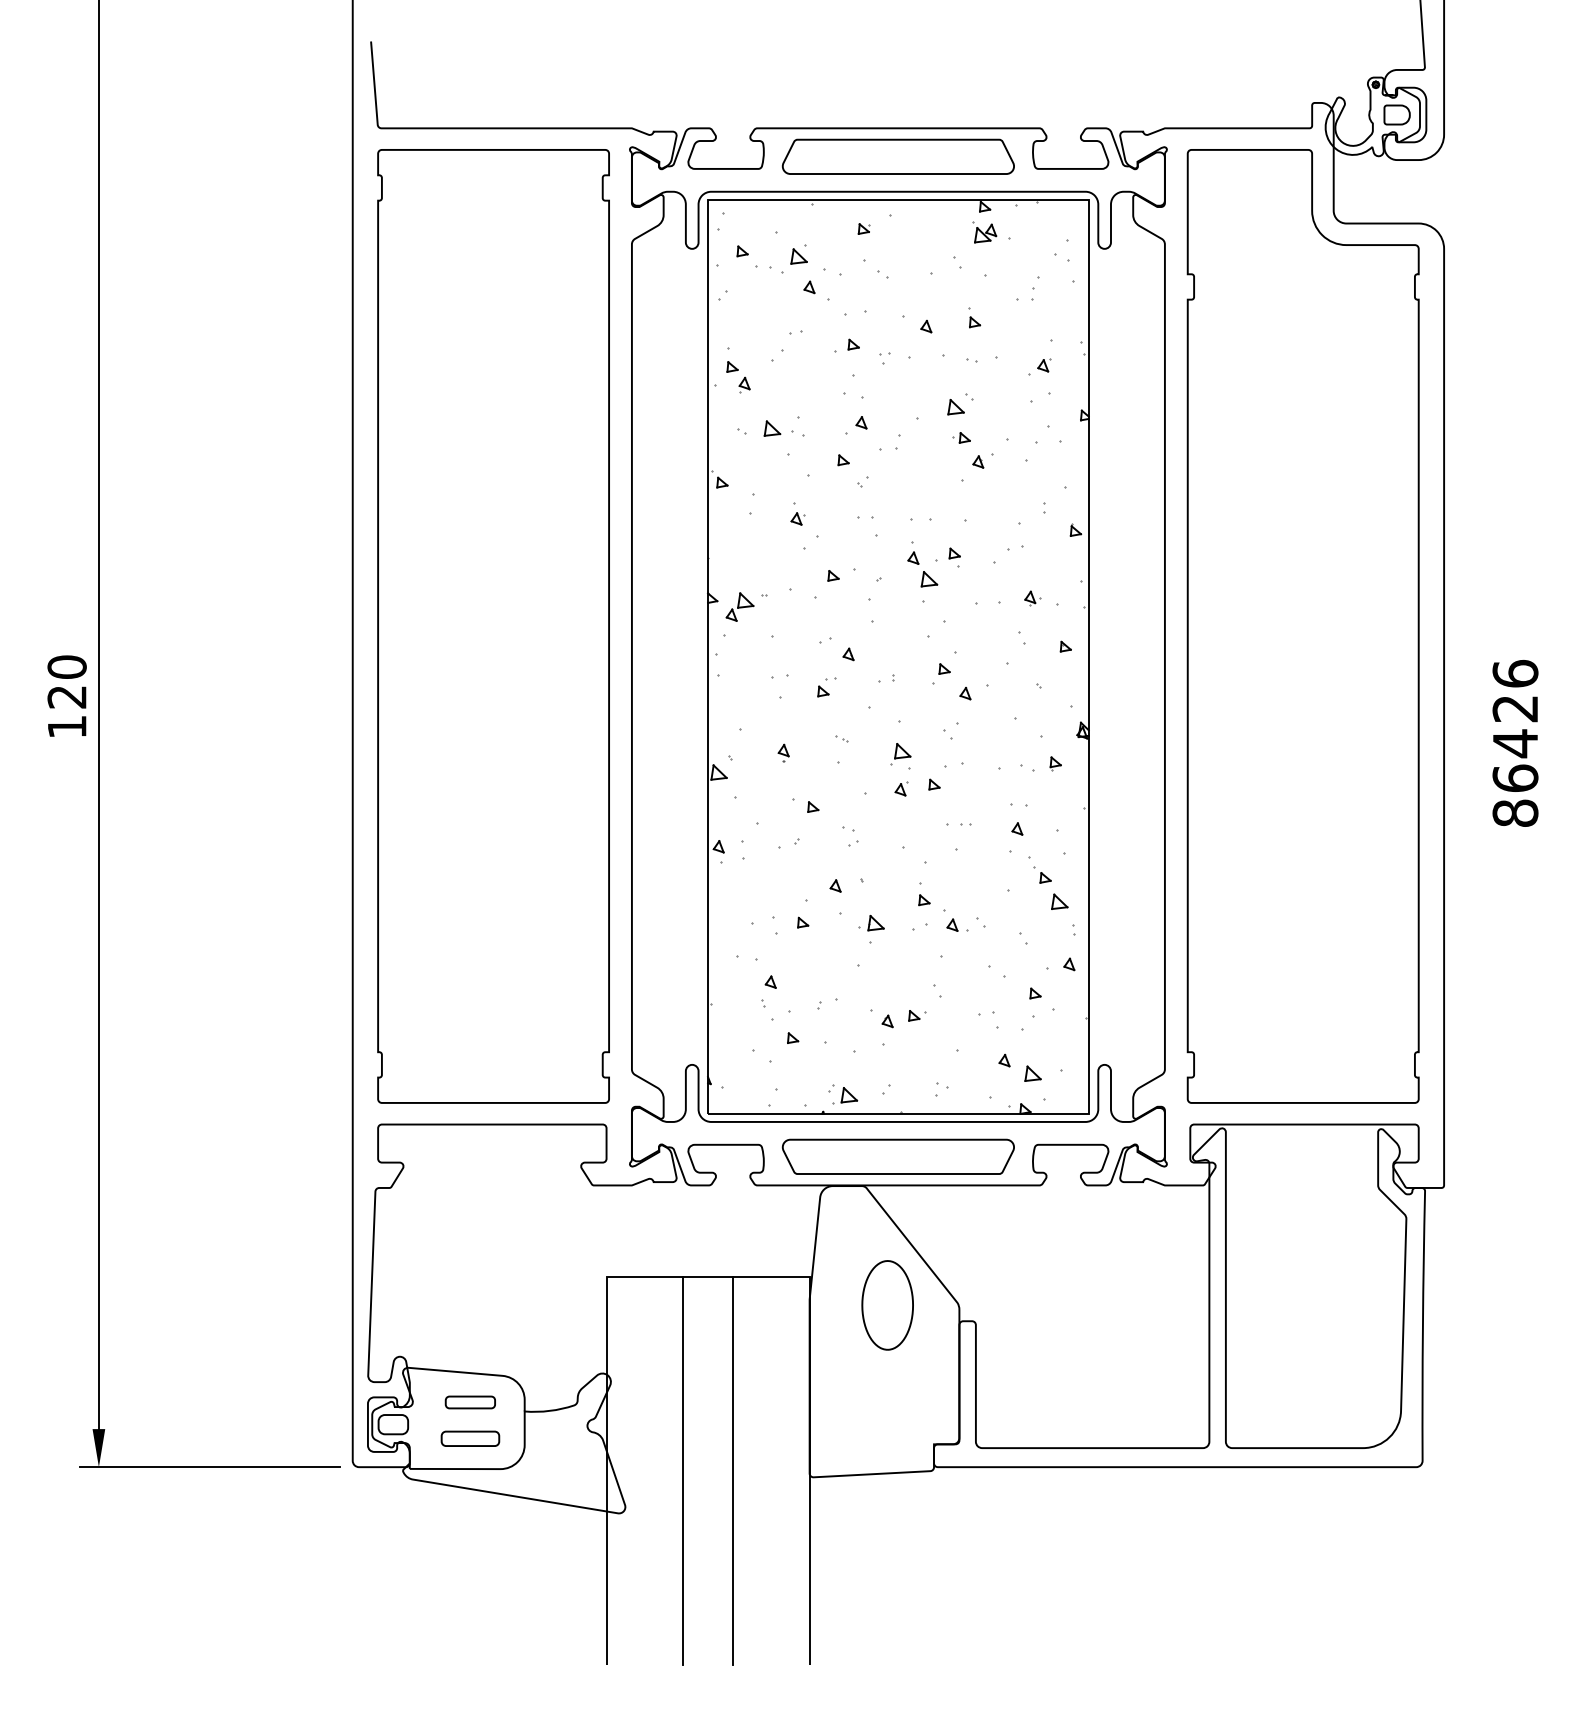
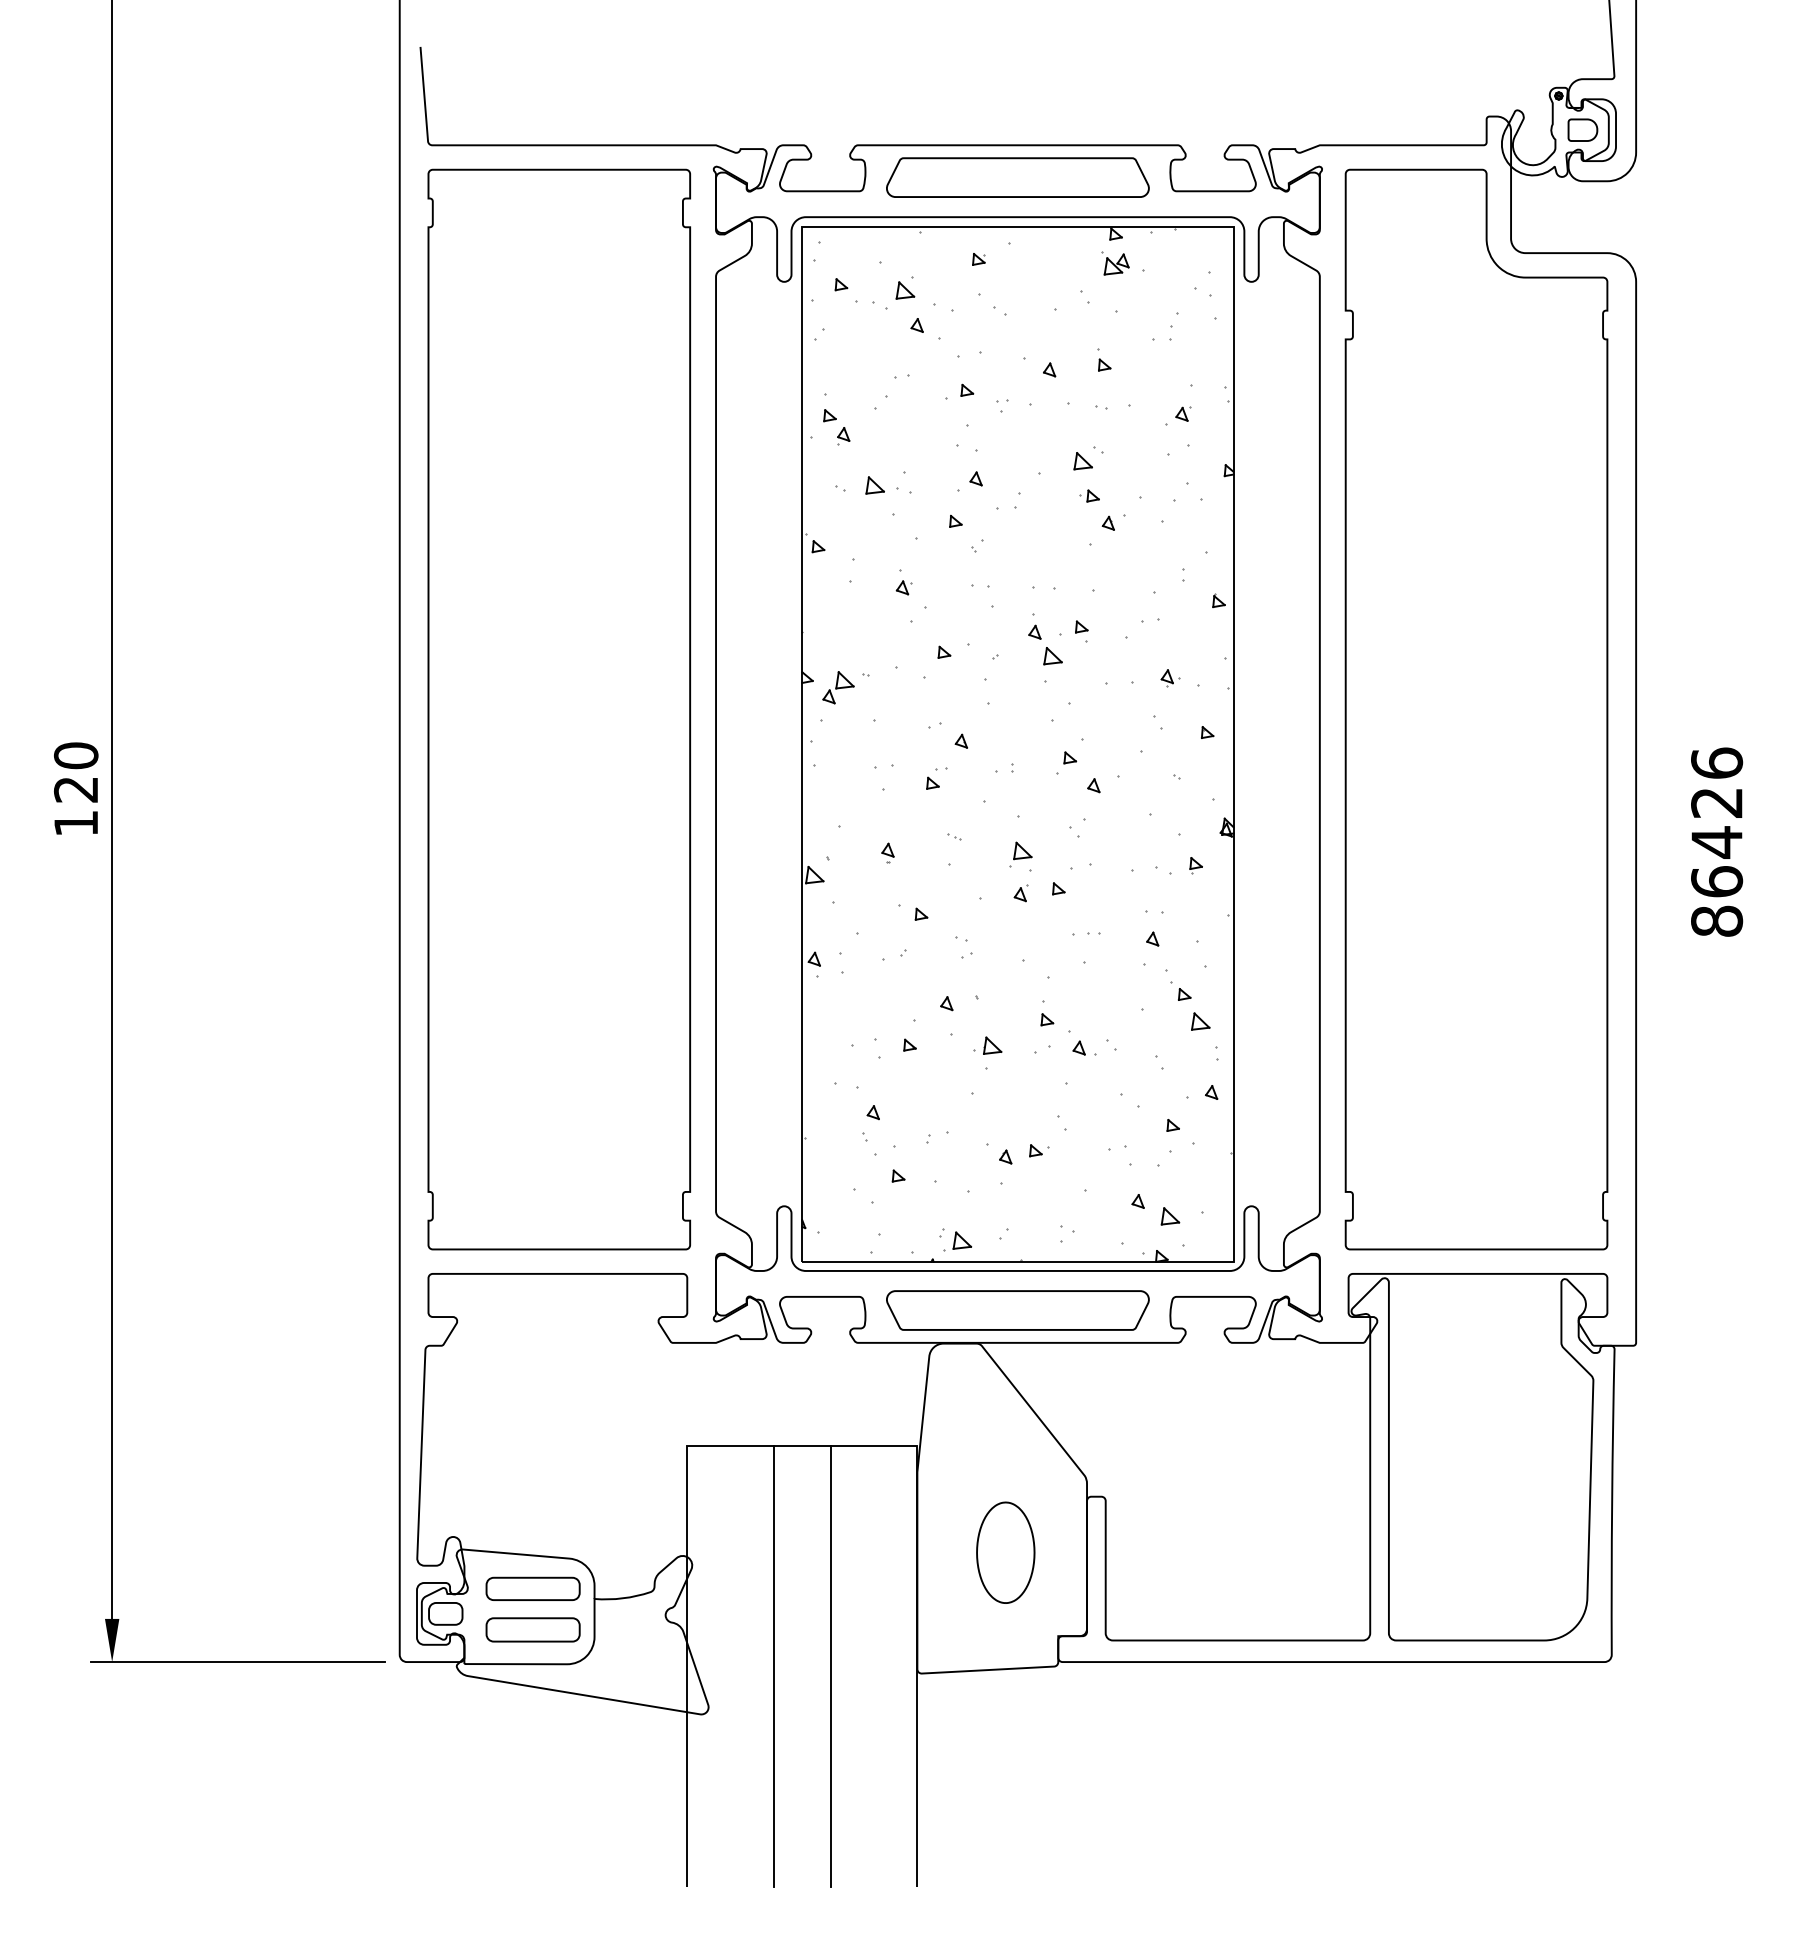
part: (887, 1305) -> (1005, 1552), moved
part: (469, 1402) -> (532, 1588), size x1.67
part: (469, 1438) -> (532, 1629), size x1.43

